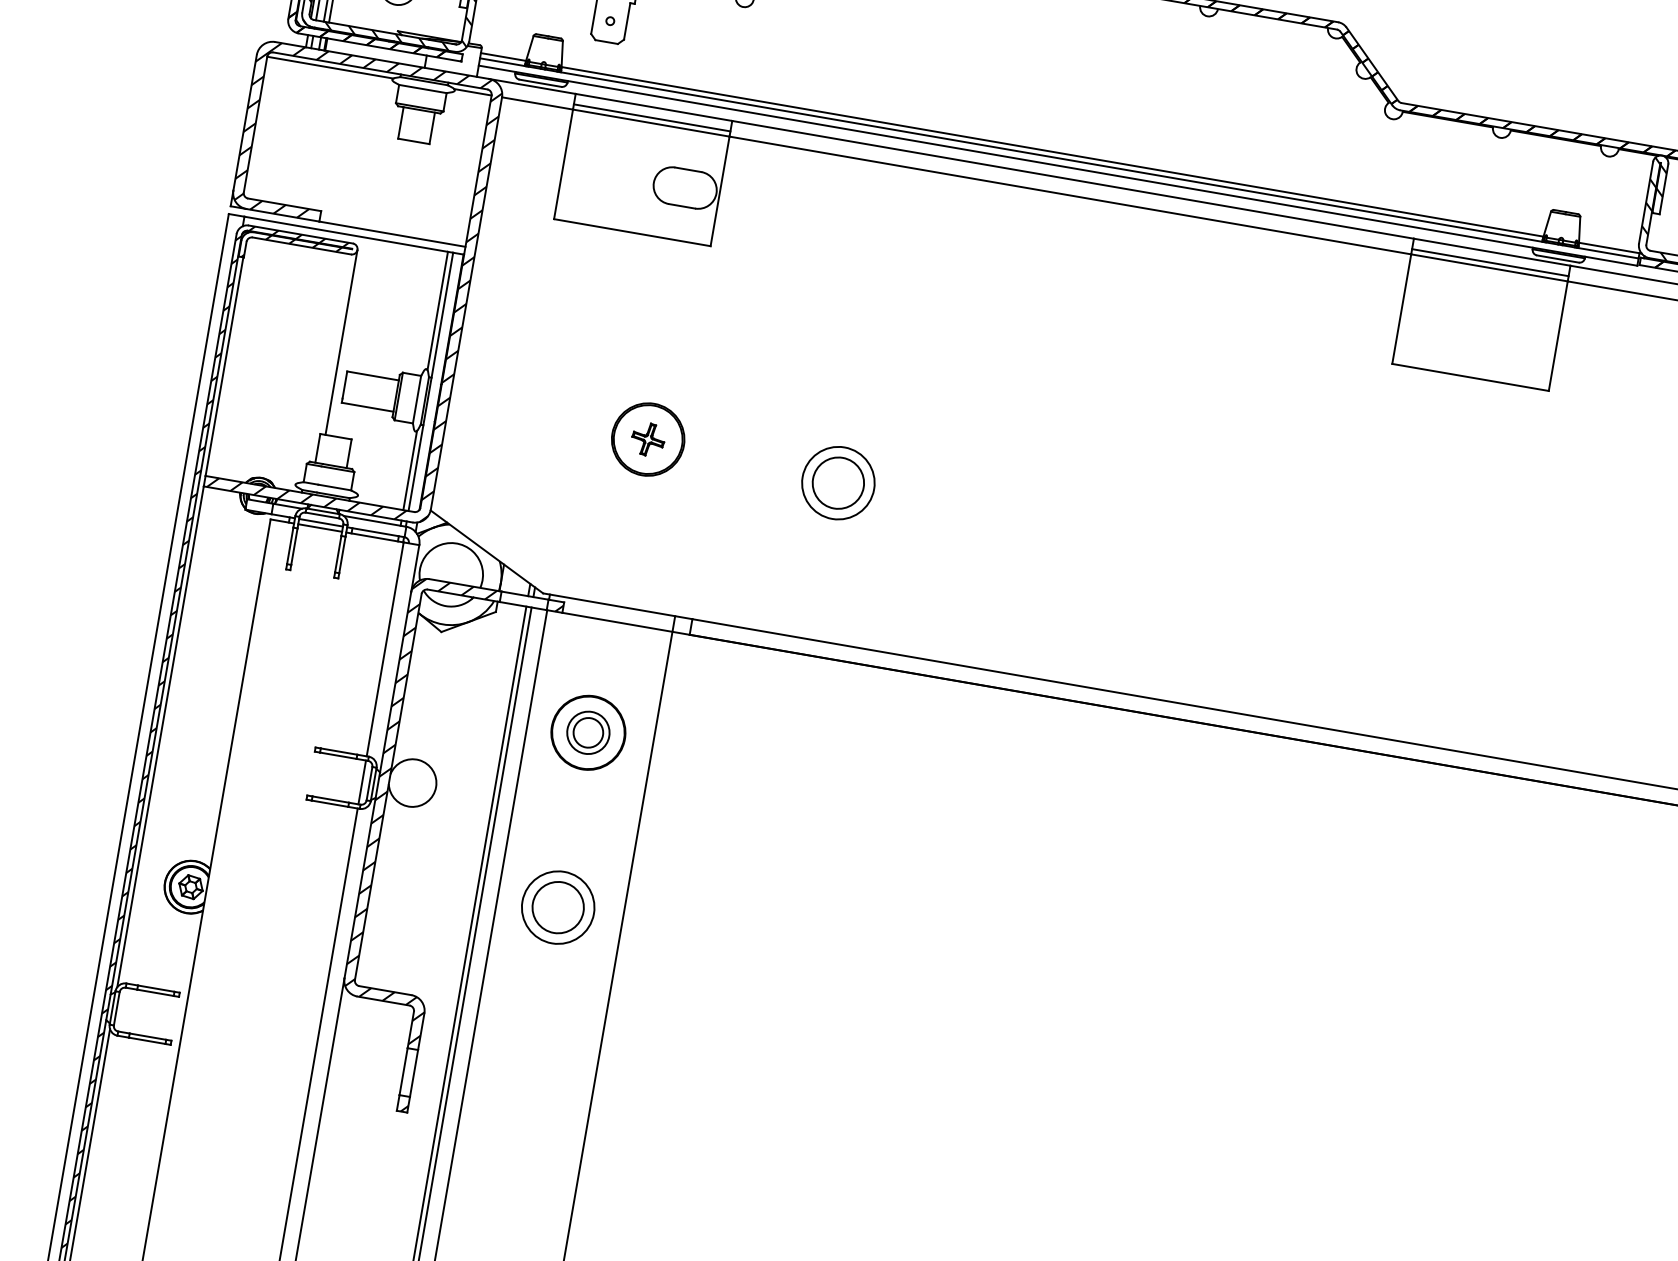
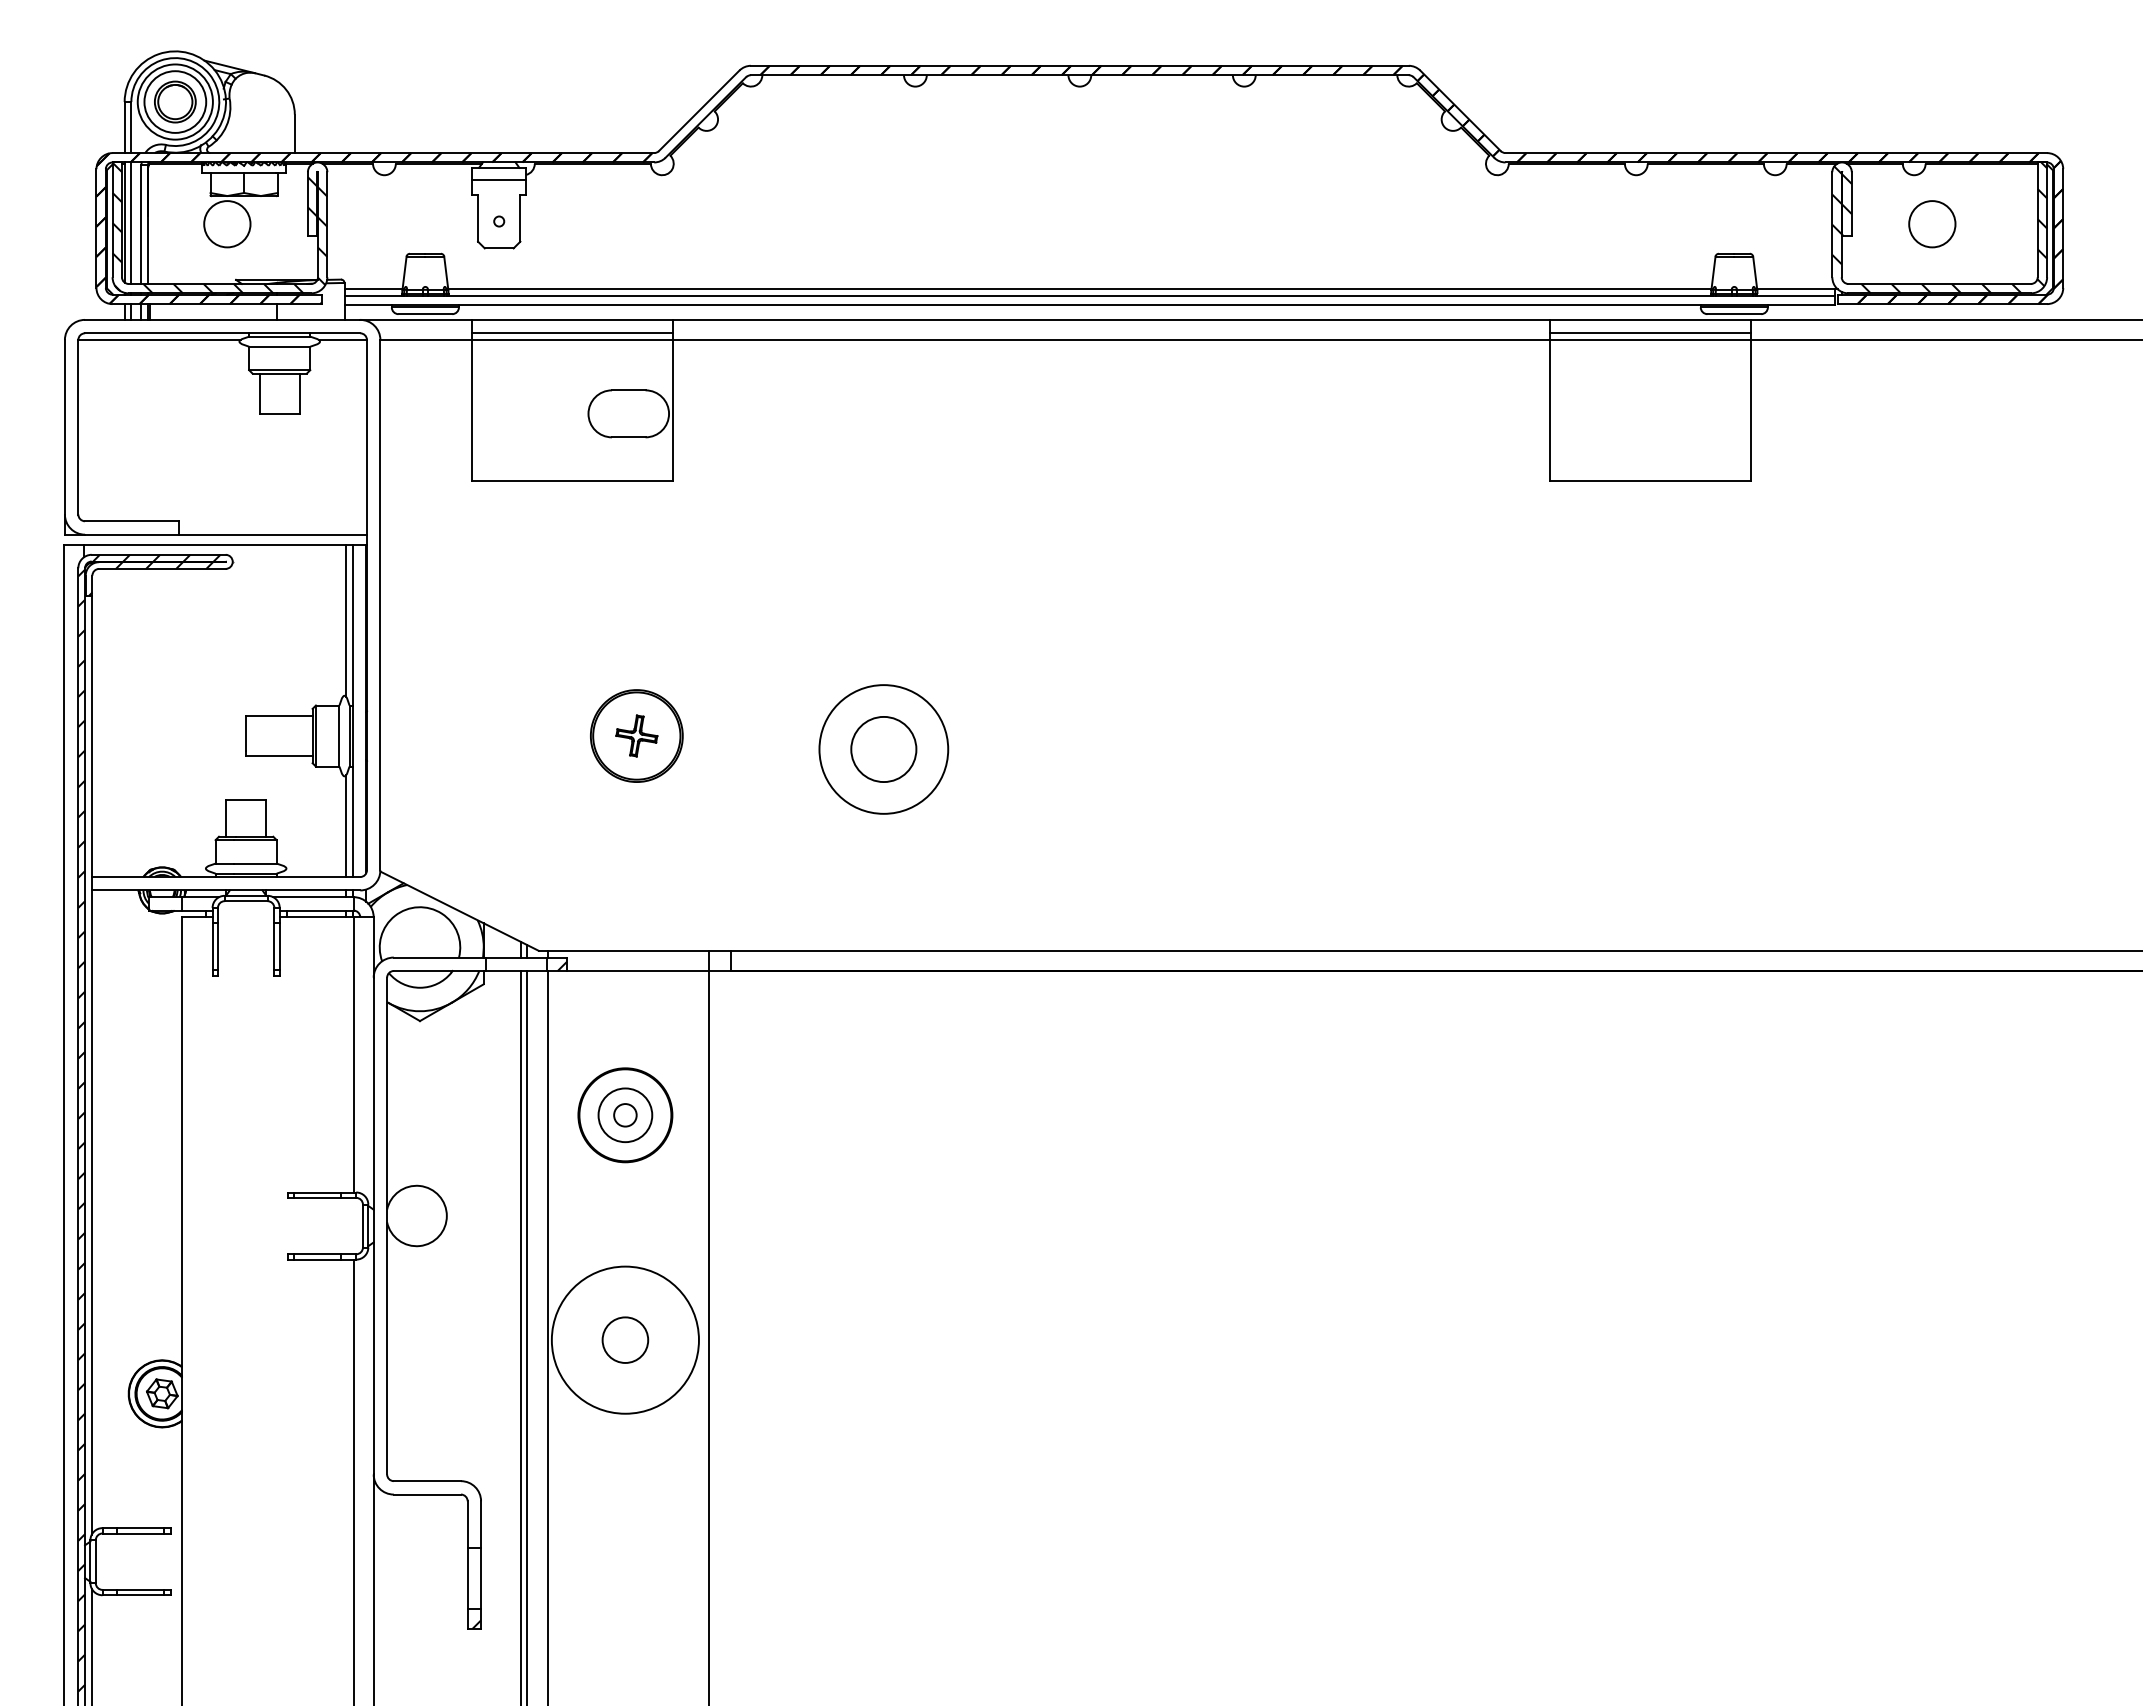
hatch: (343, 281) -> (222, 604), removed
line: (341, 342) -> (232, 680), removed
circle: (838, 483) -> (883, 749), size x1.4
line: (320, 522) -> (245, 910), removed
line: (319, 528) -> (245, 917), removed
circle: (588, 733) -> (625, 1115), size x0.6
line: (362, 781) -> (353, 1225), removed
hatch: (416, 811) -> (427, 1250), removed
circle: (557, 906) -> (624, 1339), size x0.7
circle: (558, 907) -> (625, 1340), size x1.6

